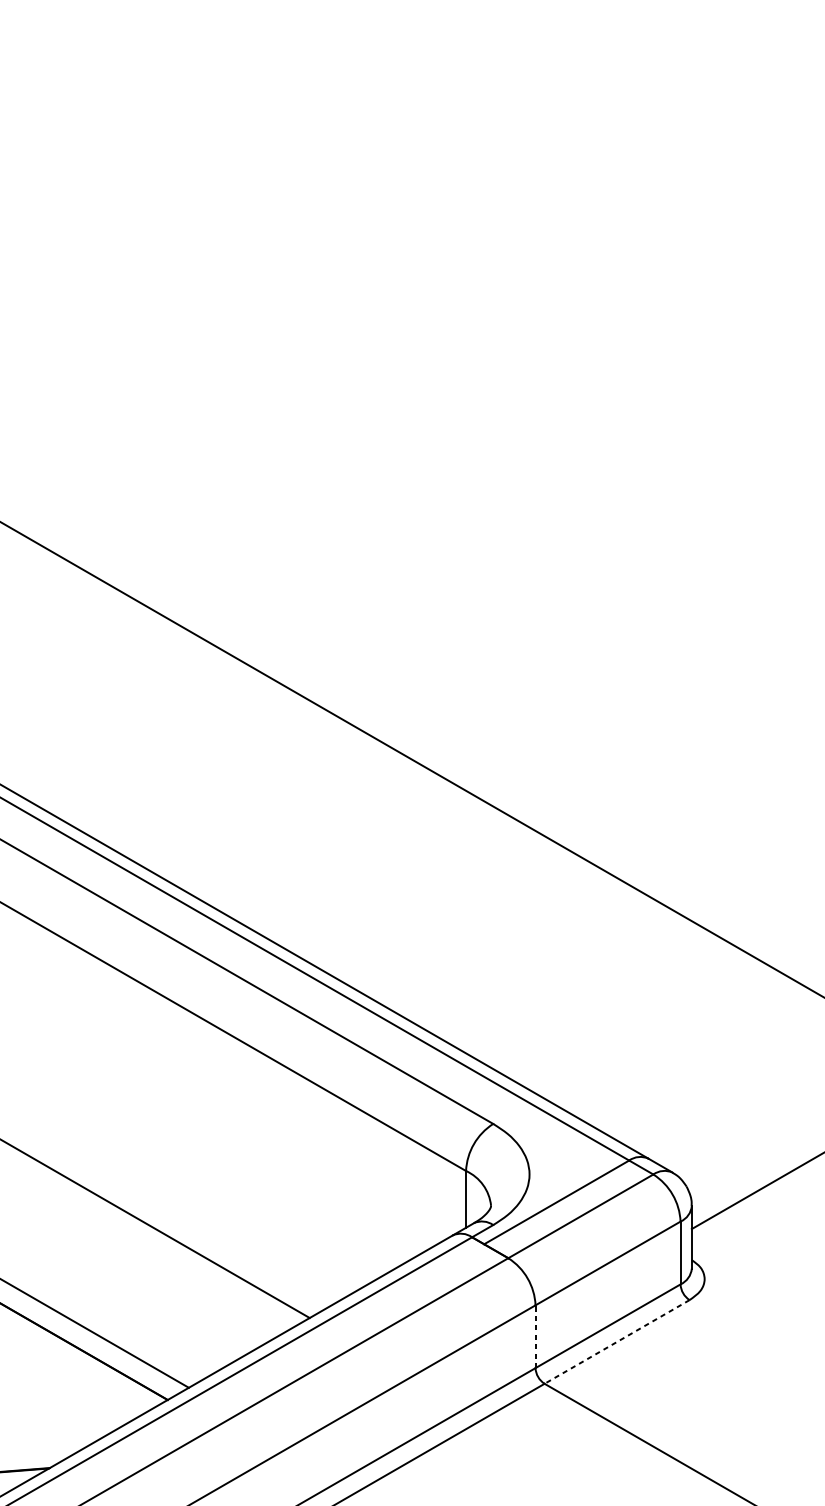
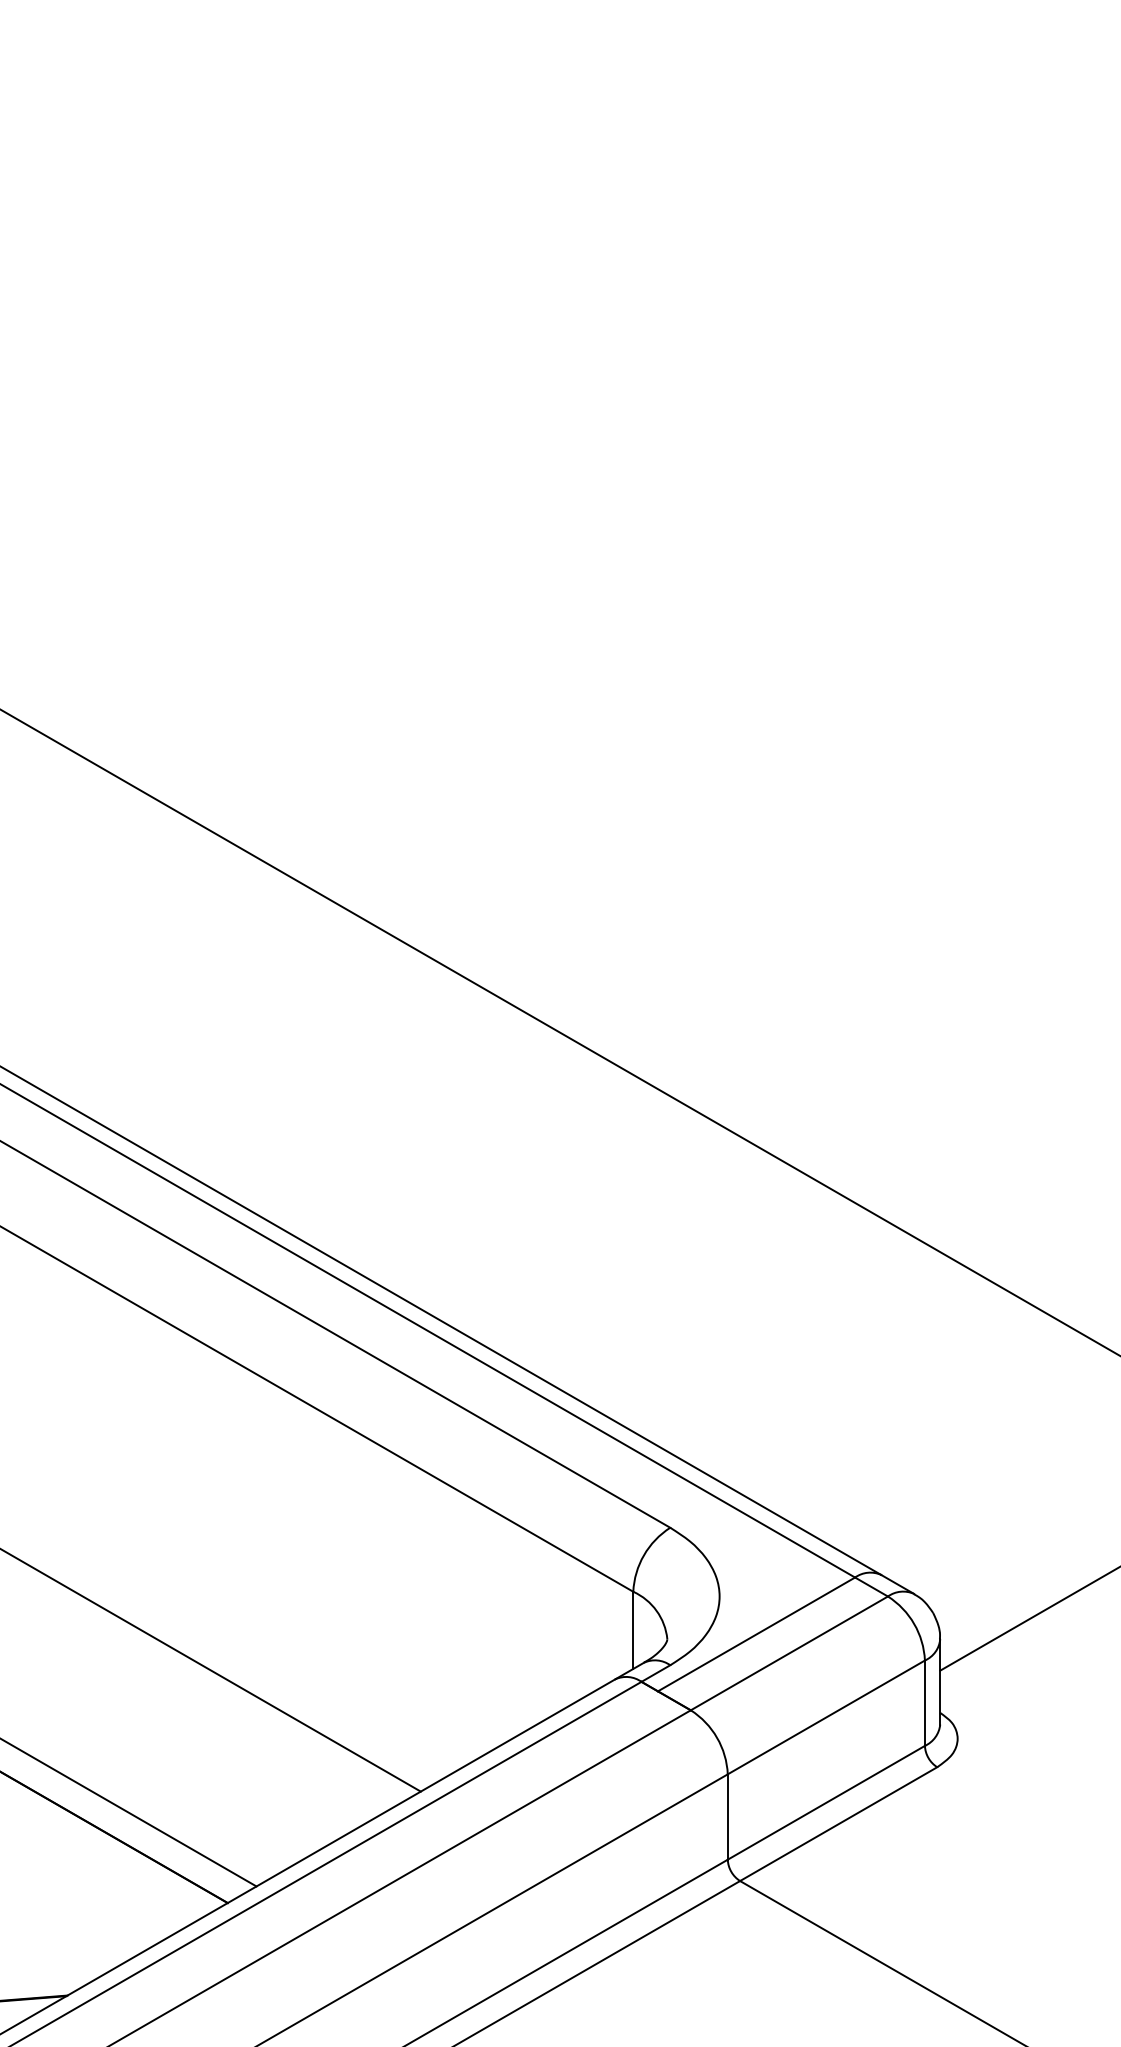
line: (535, 1337) -> (727, 1817), dashed -> solid
line: (616, 1342) -> (838, 1824), dashed -> solid

